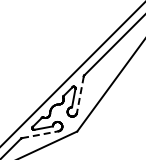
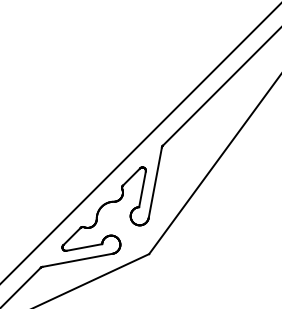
line: (80, 94) -> (155, 182), dashed -> solid
line: (40, 134) -> (78, 259), dashed -> solid

